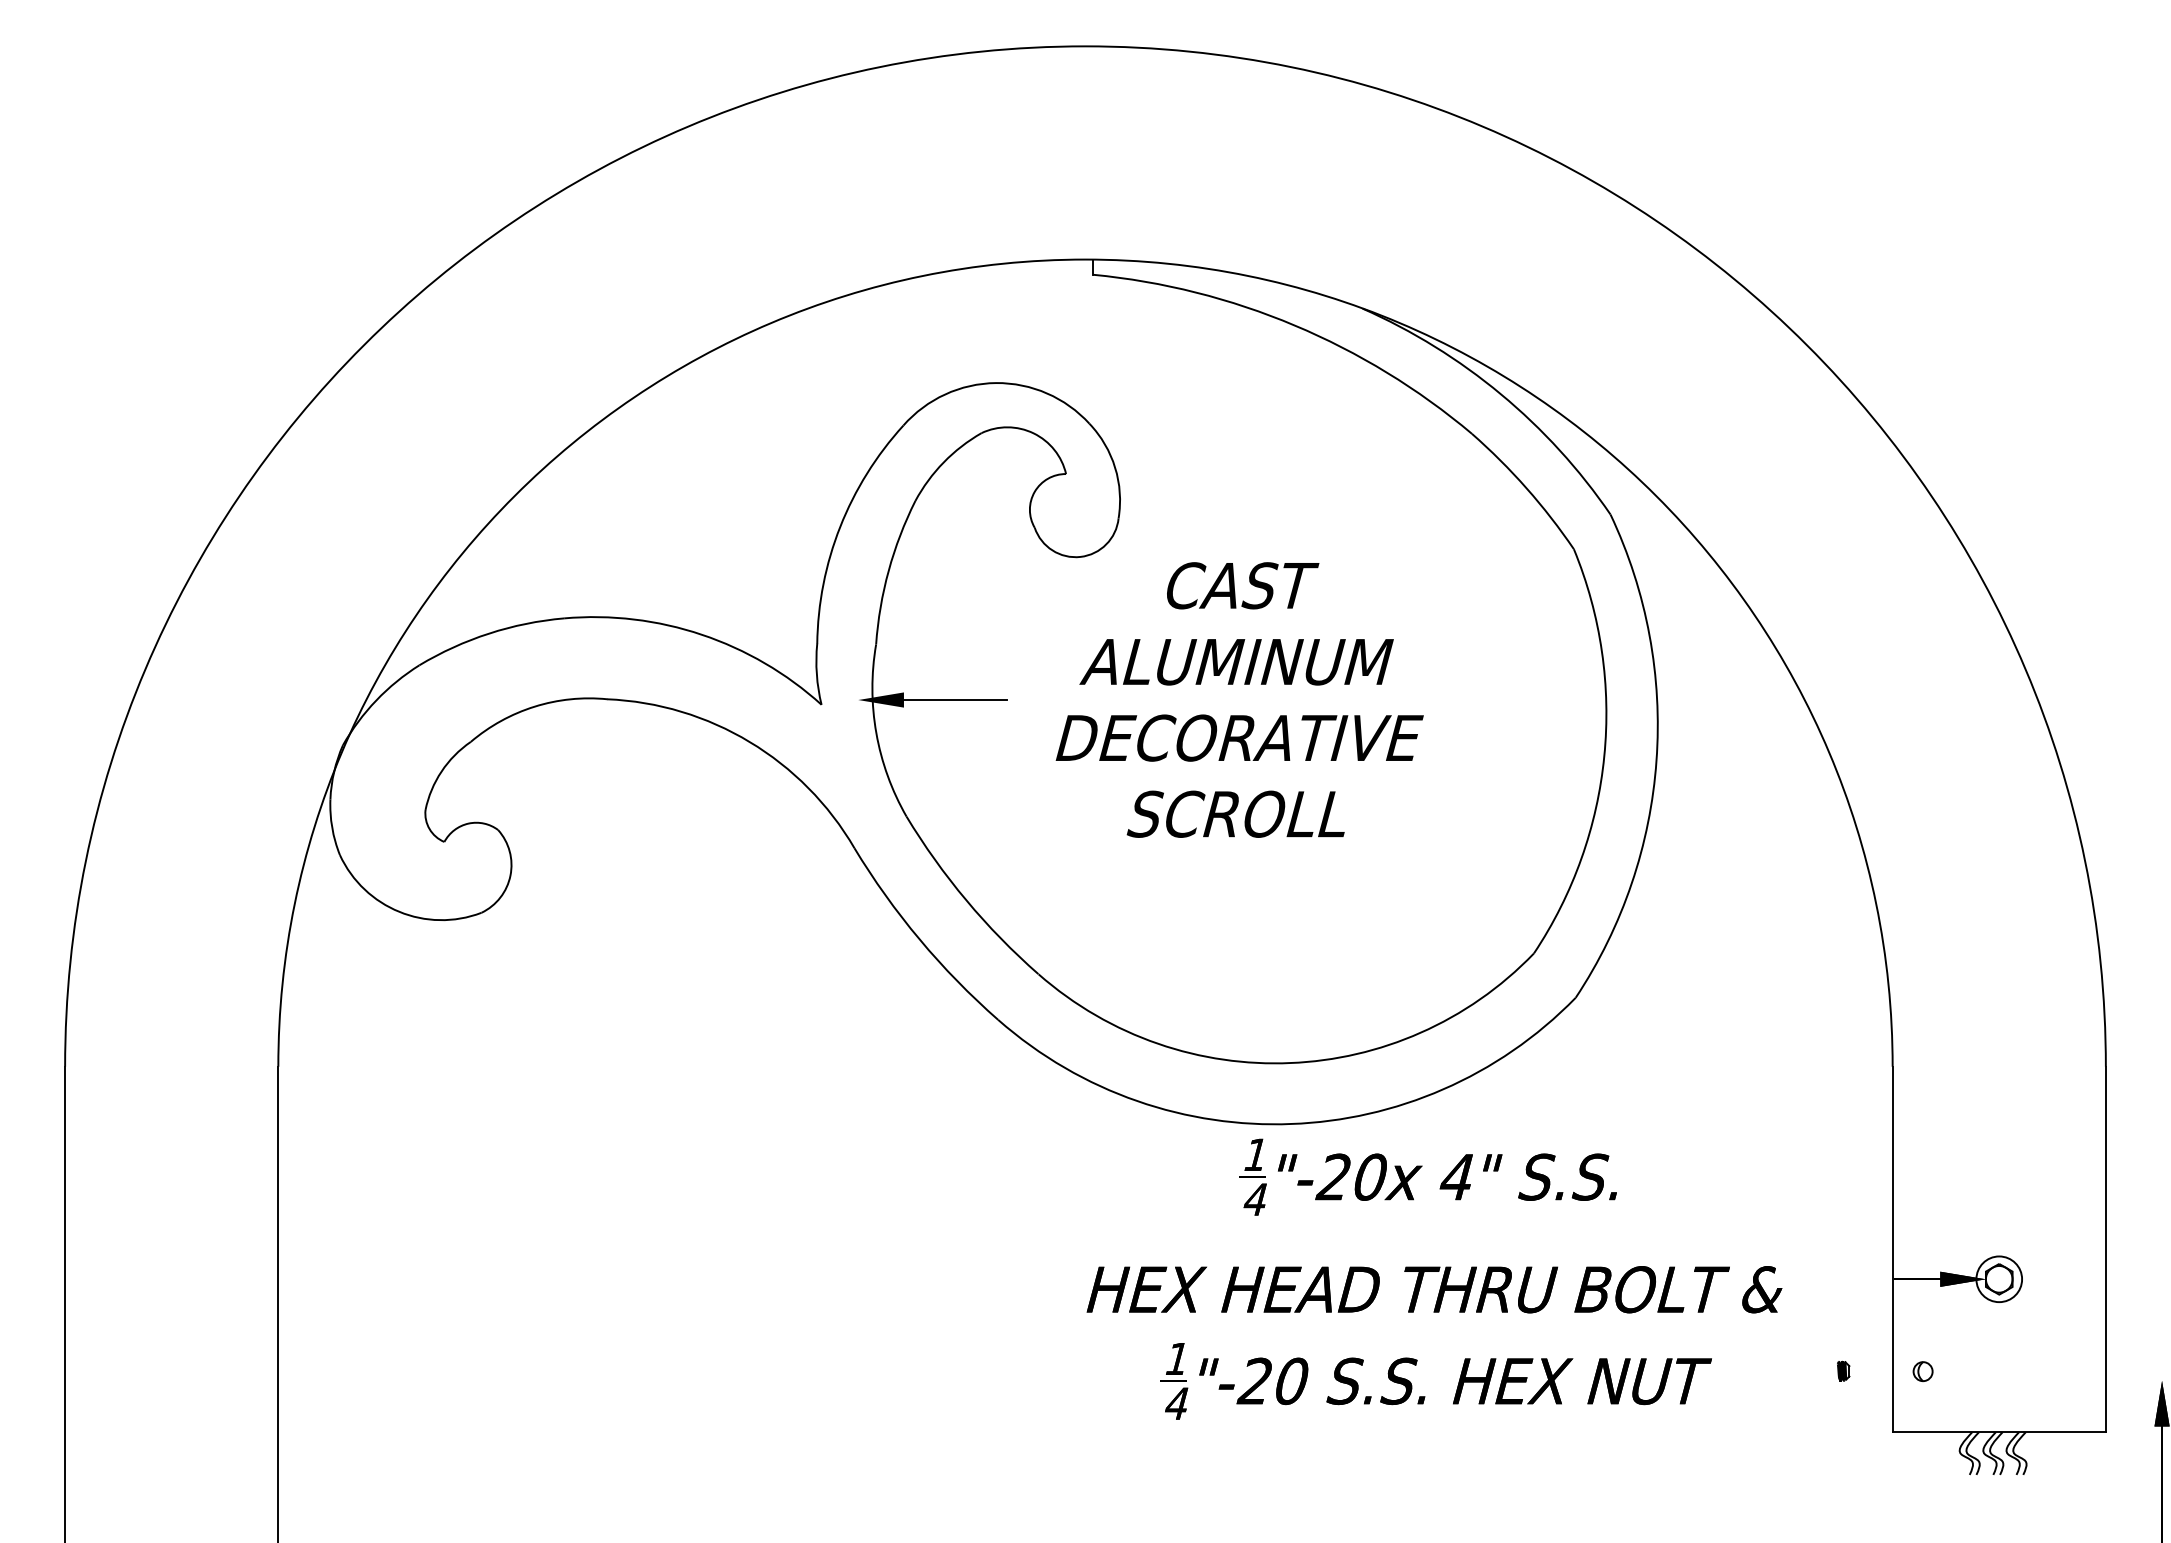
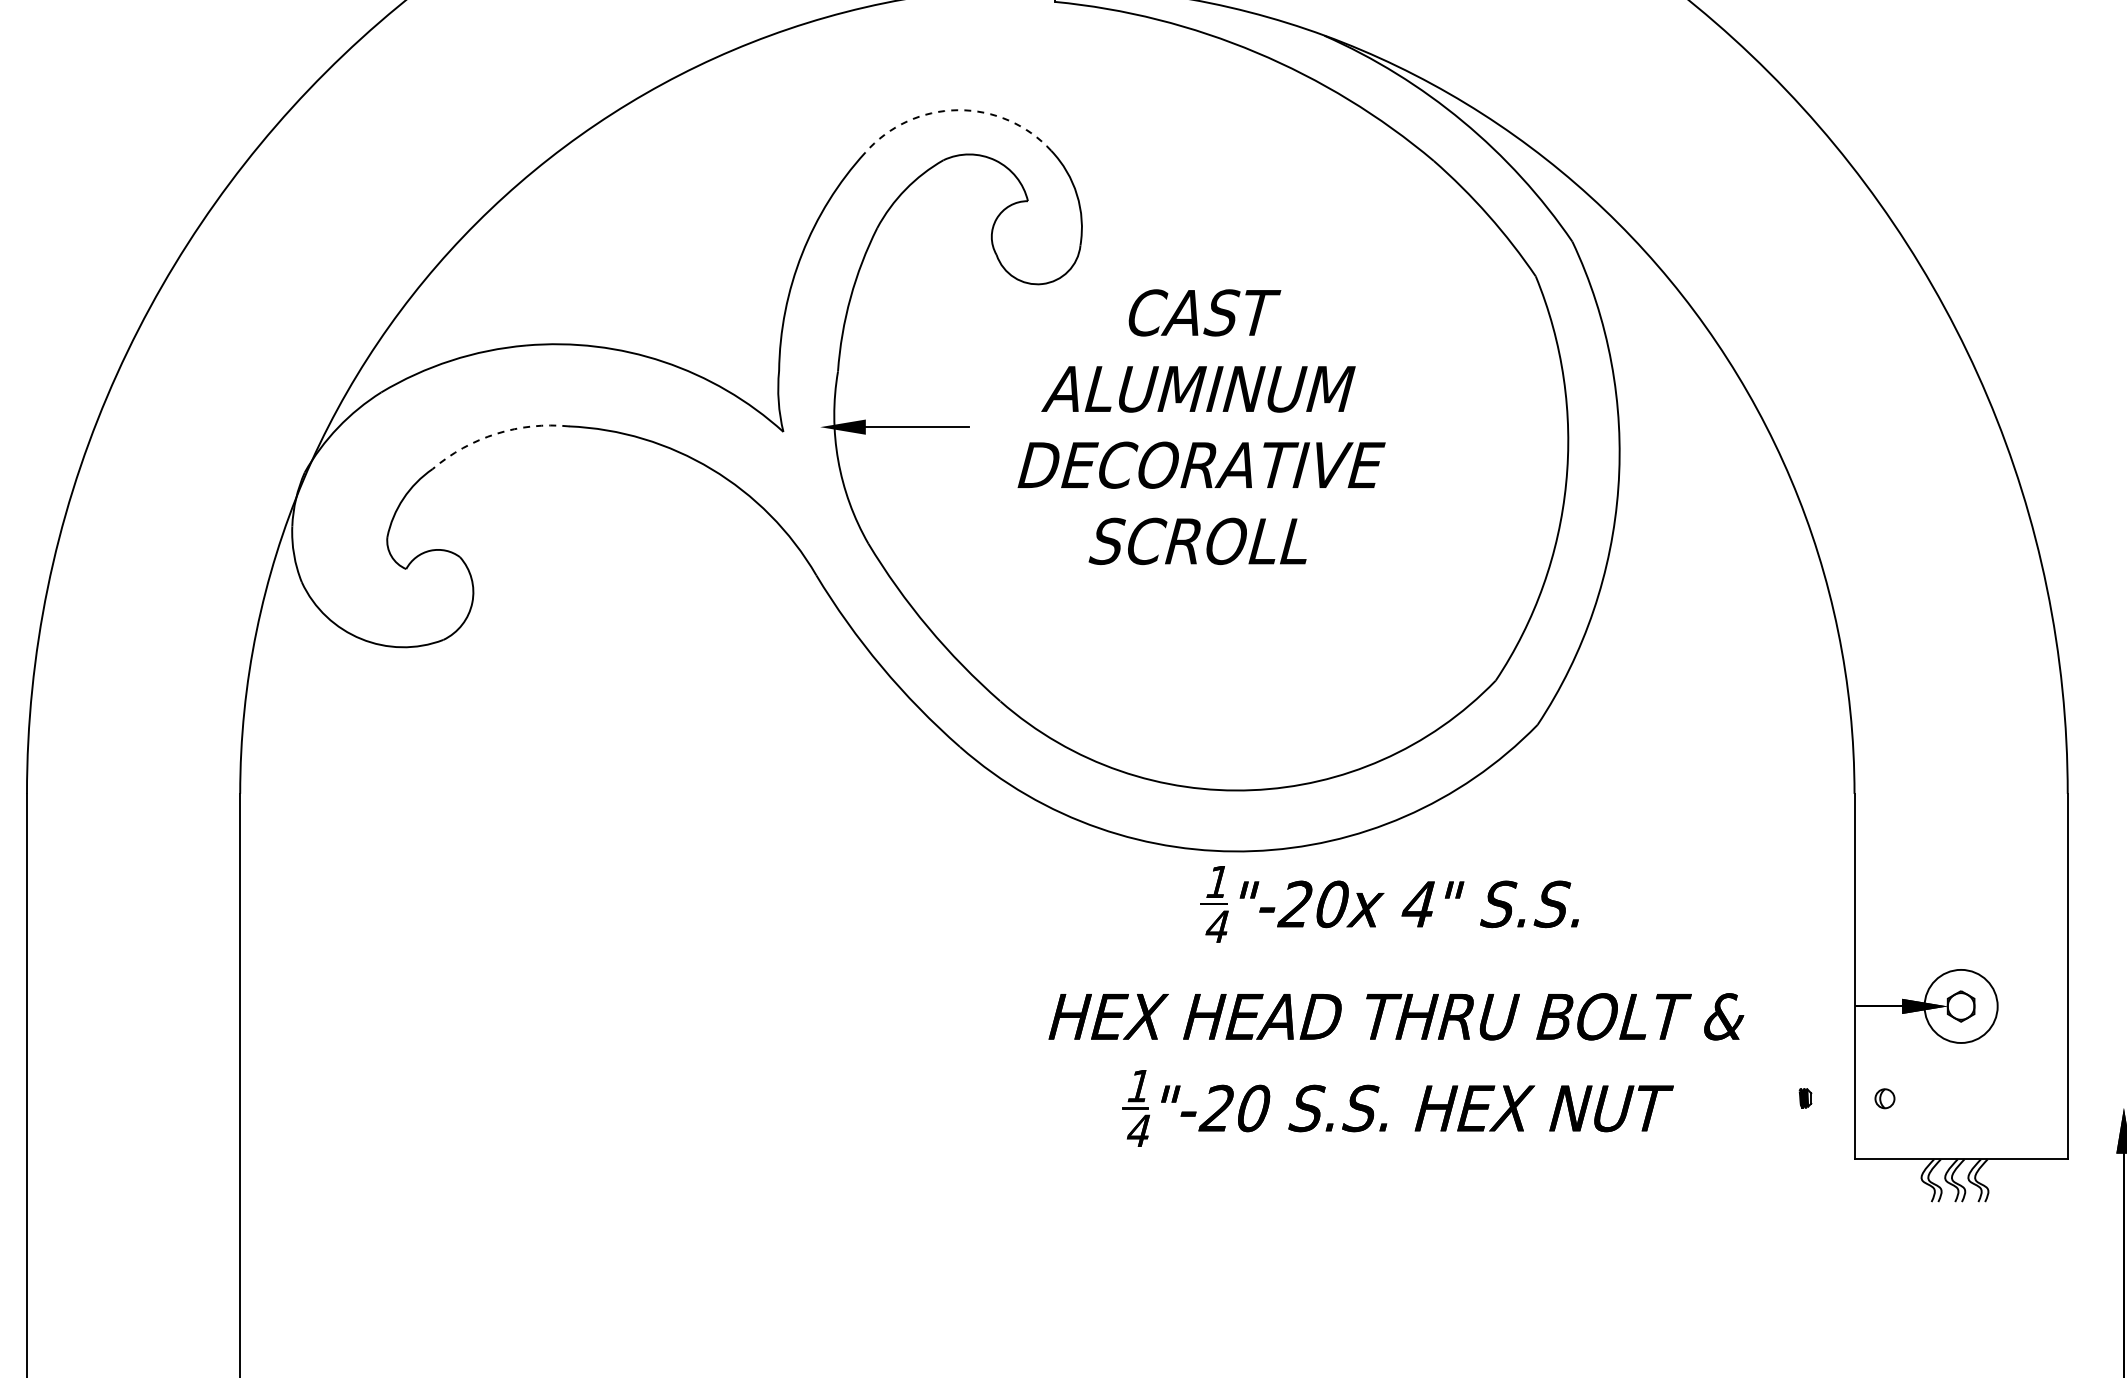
arc: (996, 383) -> (958, 110), solid -> dashed
arc: (534, 706) -> (496, 433), solid -> dashed
circle: (1999, 1279) -> (1961, 1006), size x1.6

